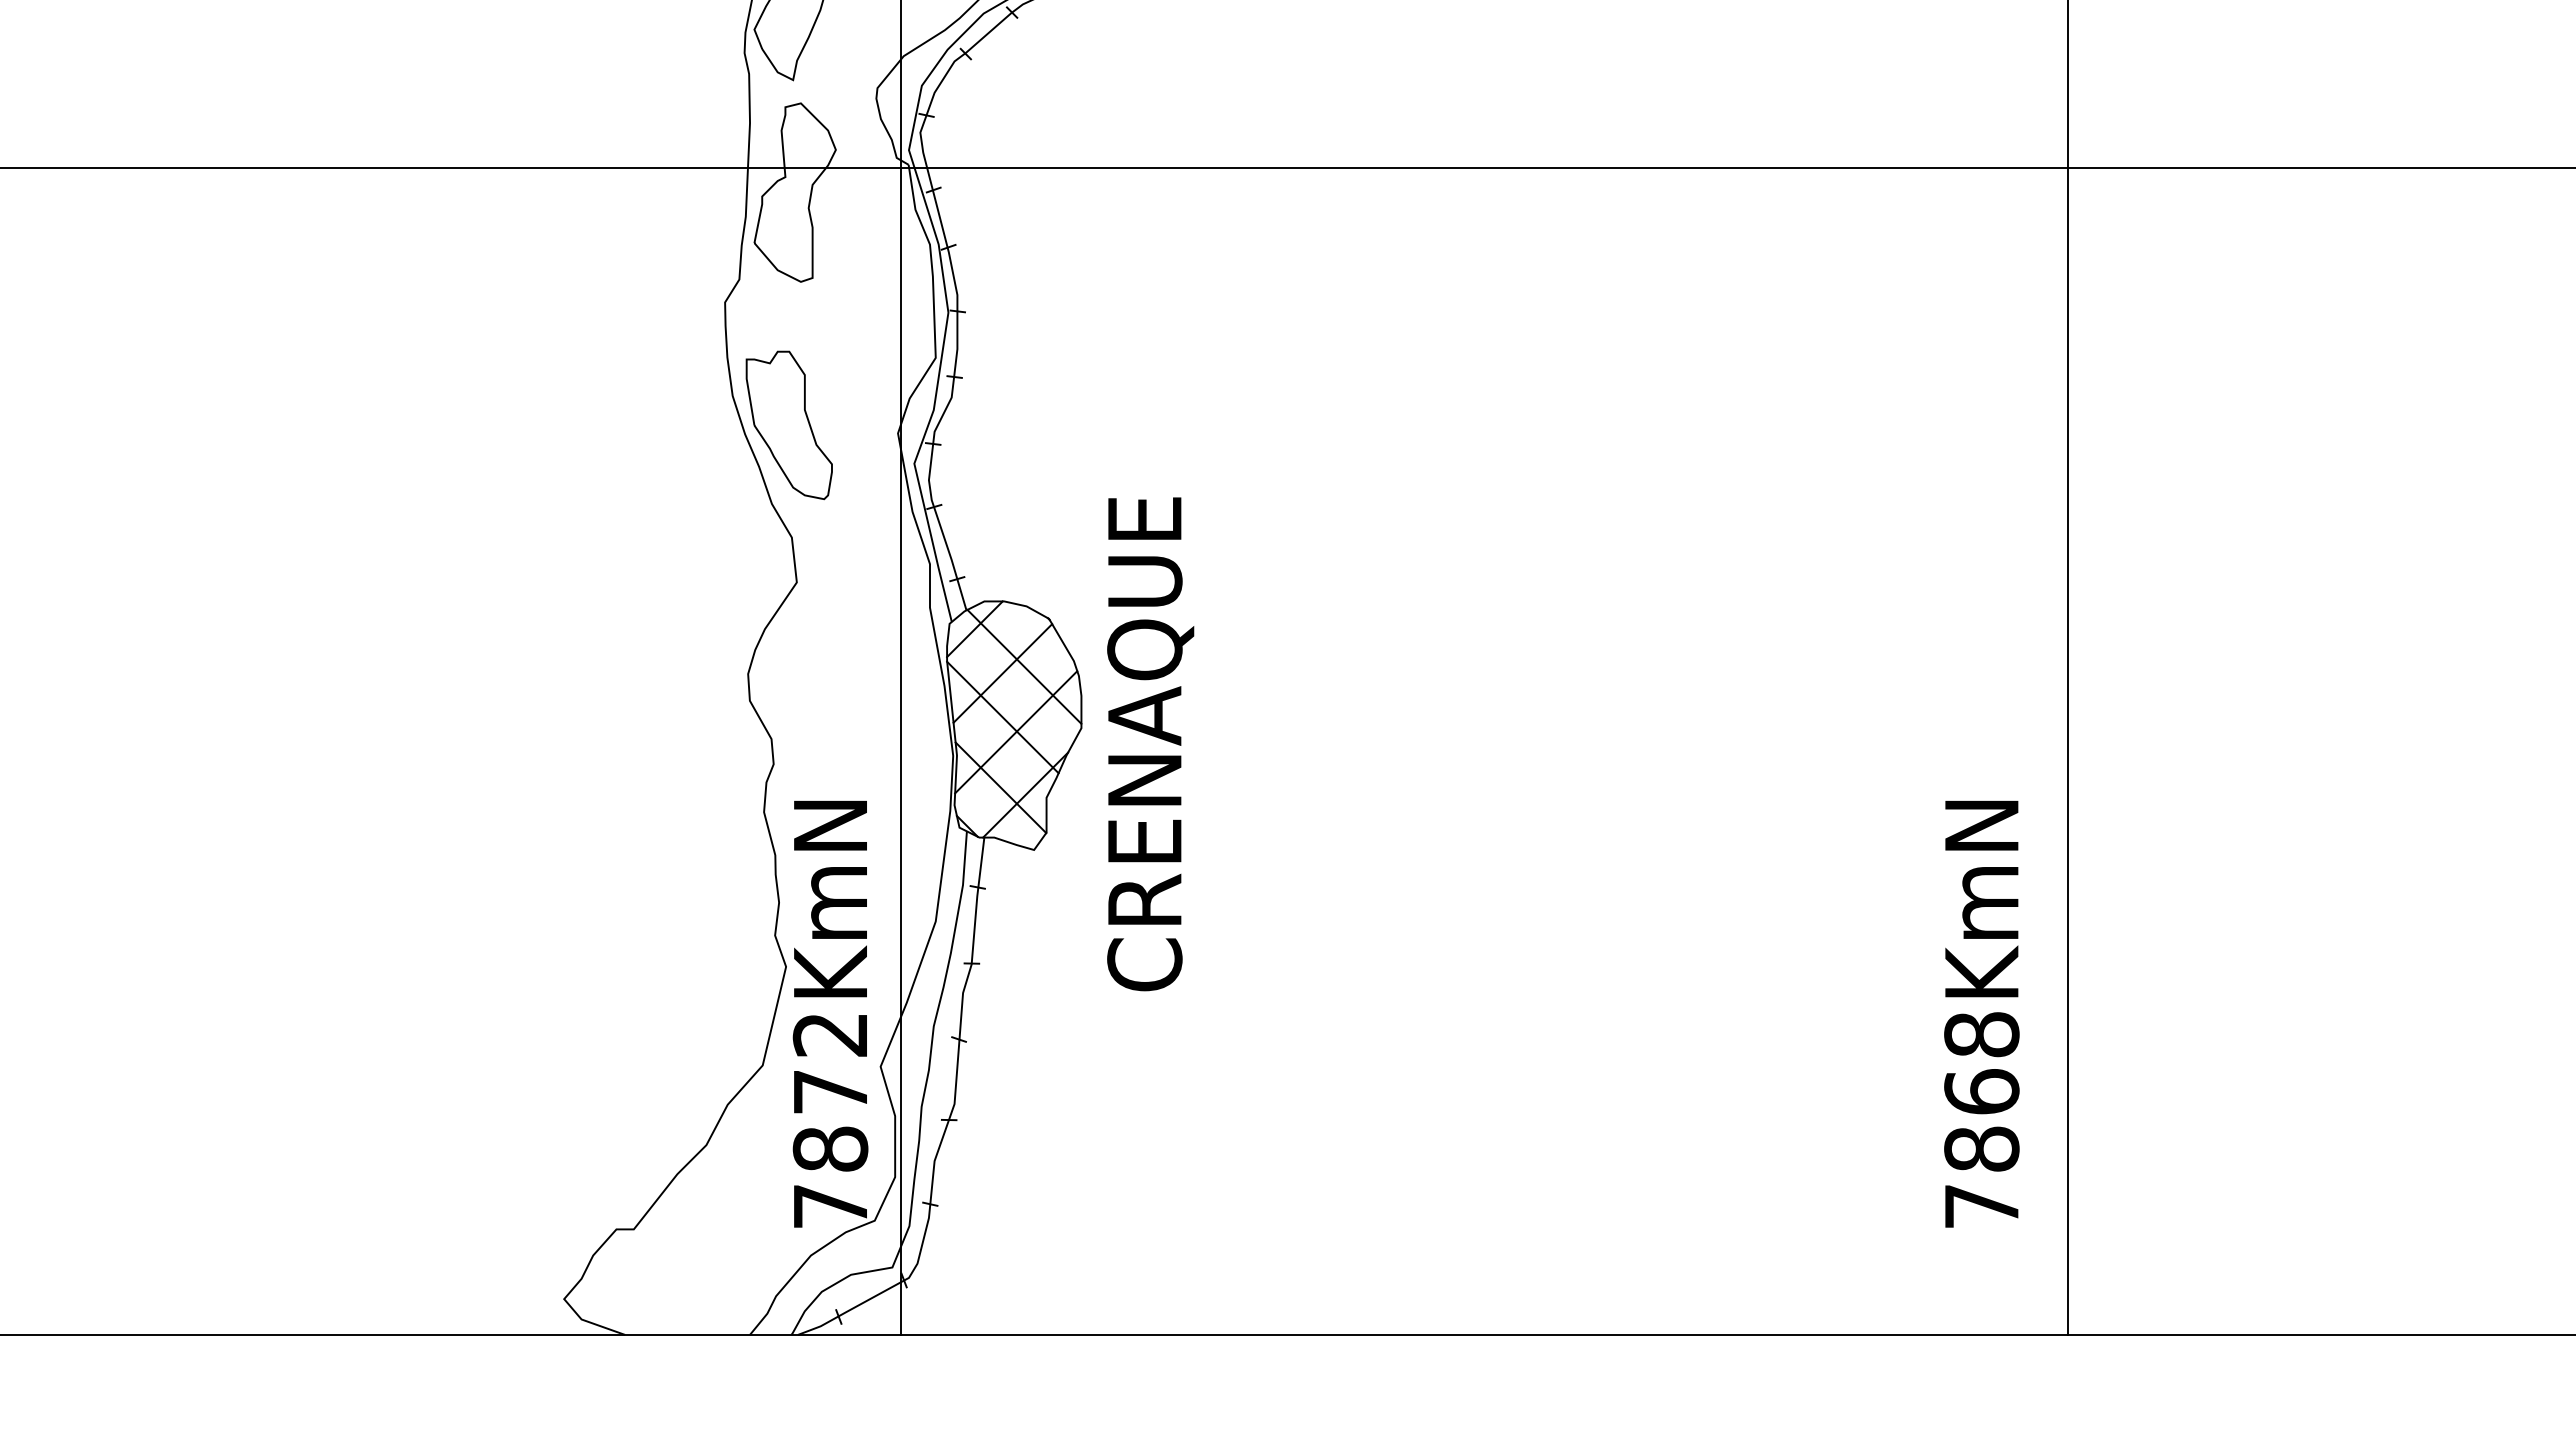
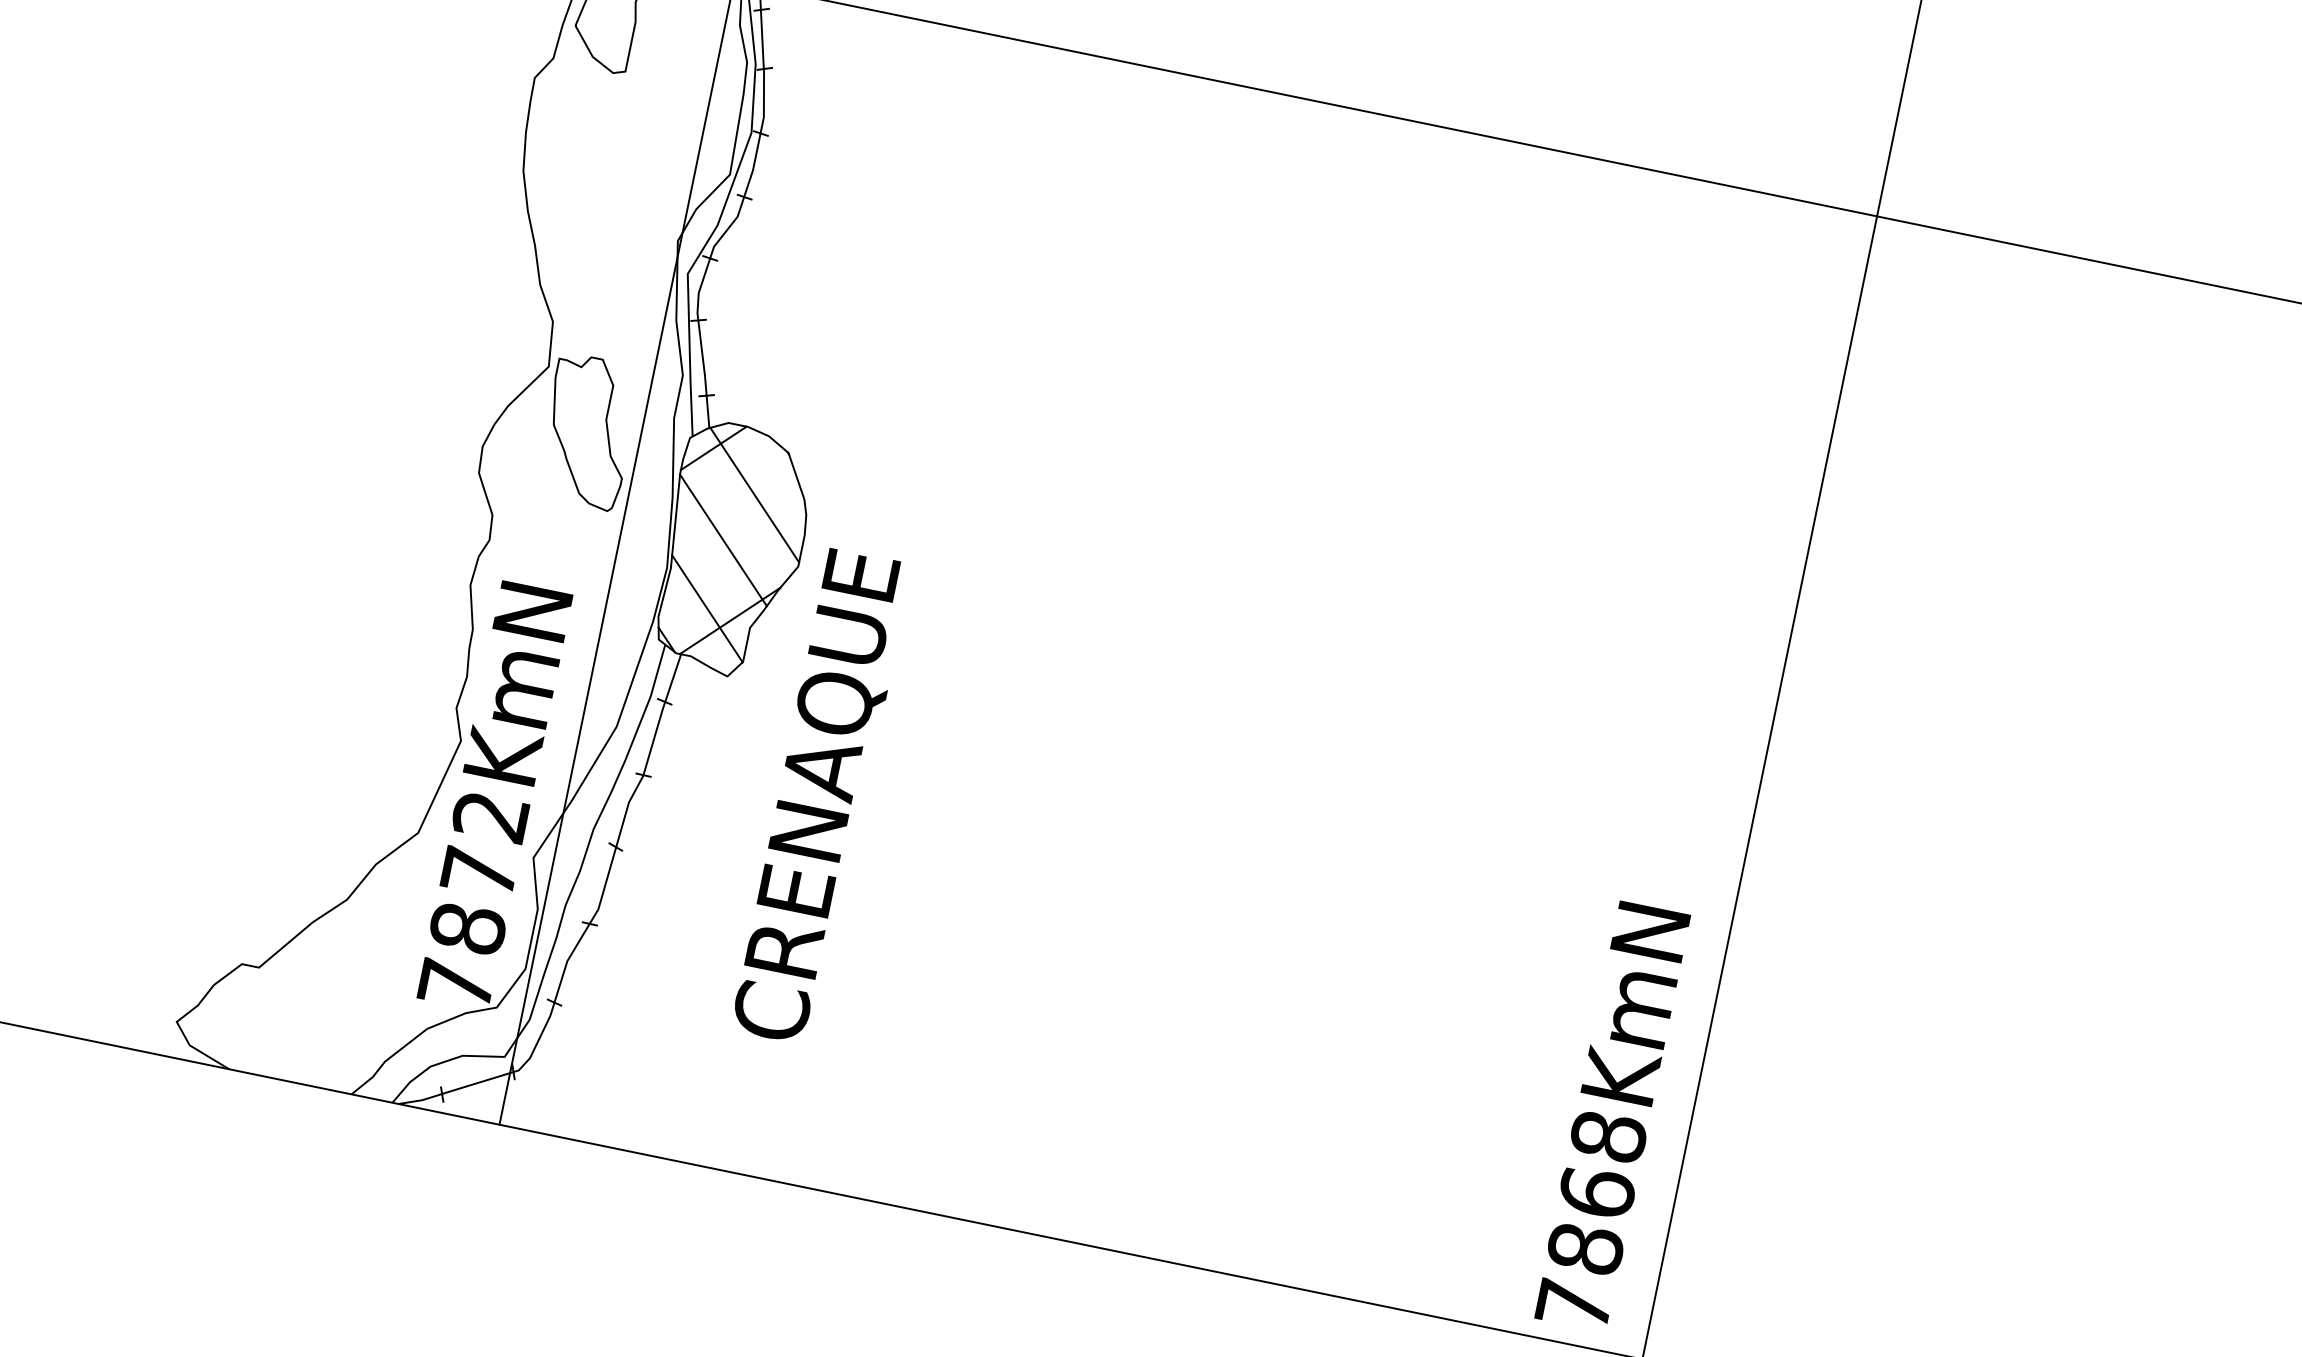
part: (788, 425) -> (587, 431), moved
line: (1002, 673) -> (731, 497), removed
line: (1016, 732) -> (733, 557), removed
text: (1150, 744) -> (821, 797), moved
text: (1981, 1014) -> (1612, 1116), moved

